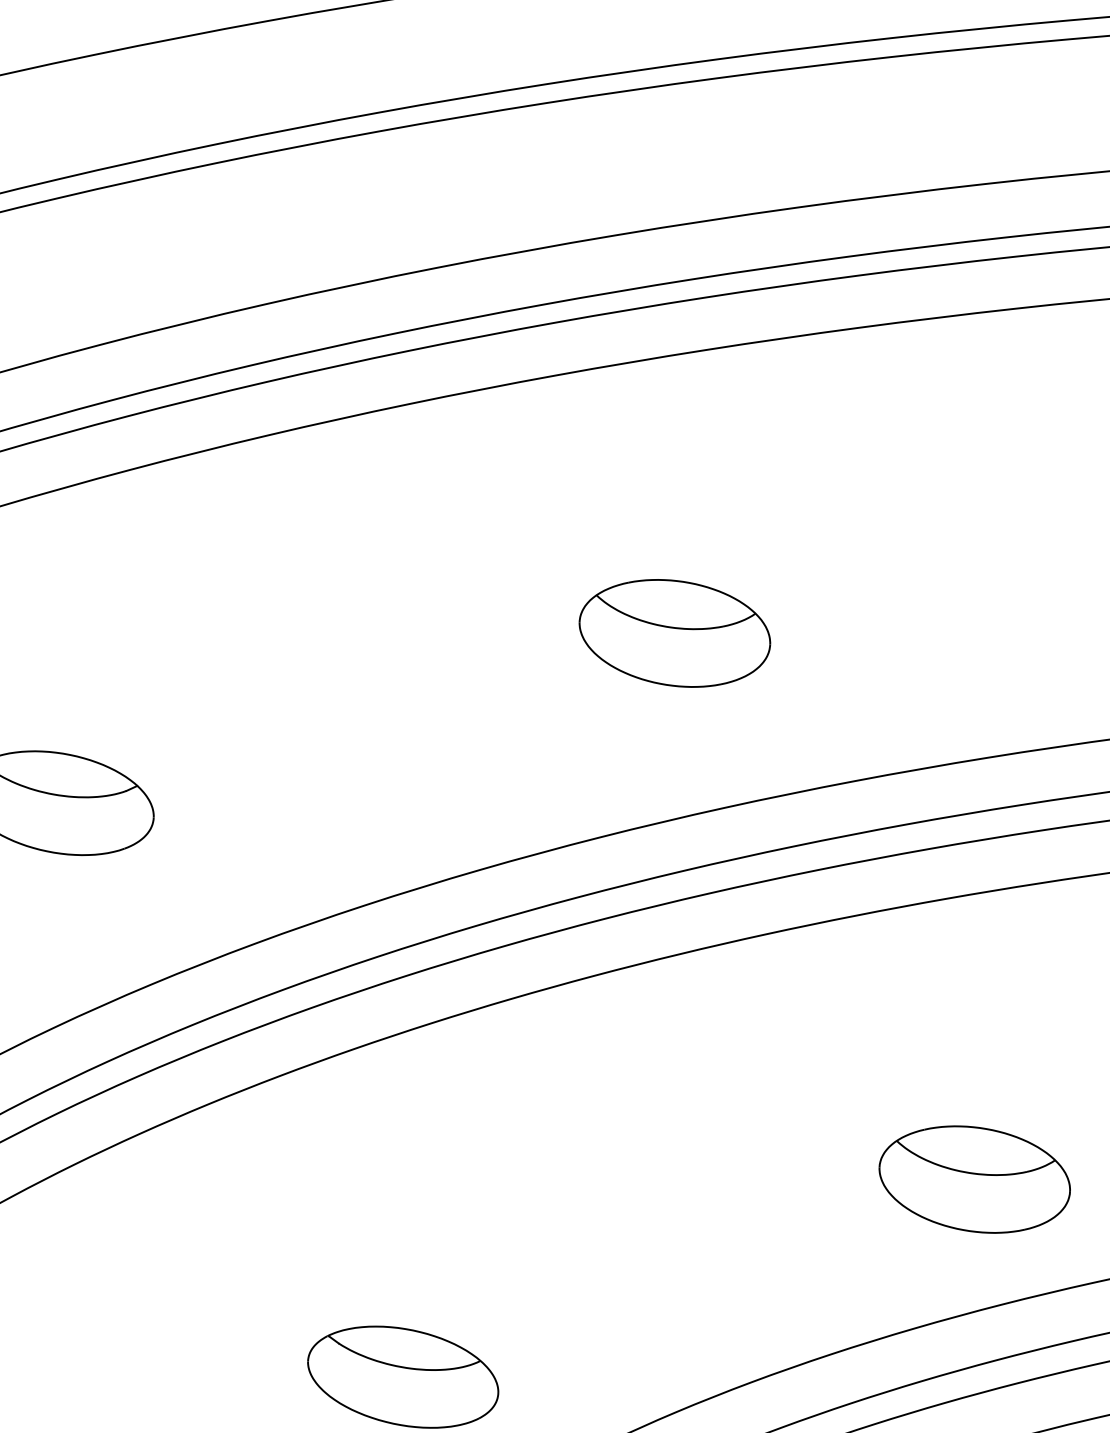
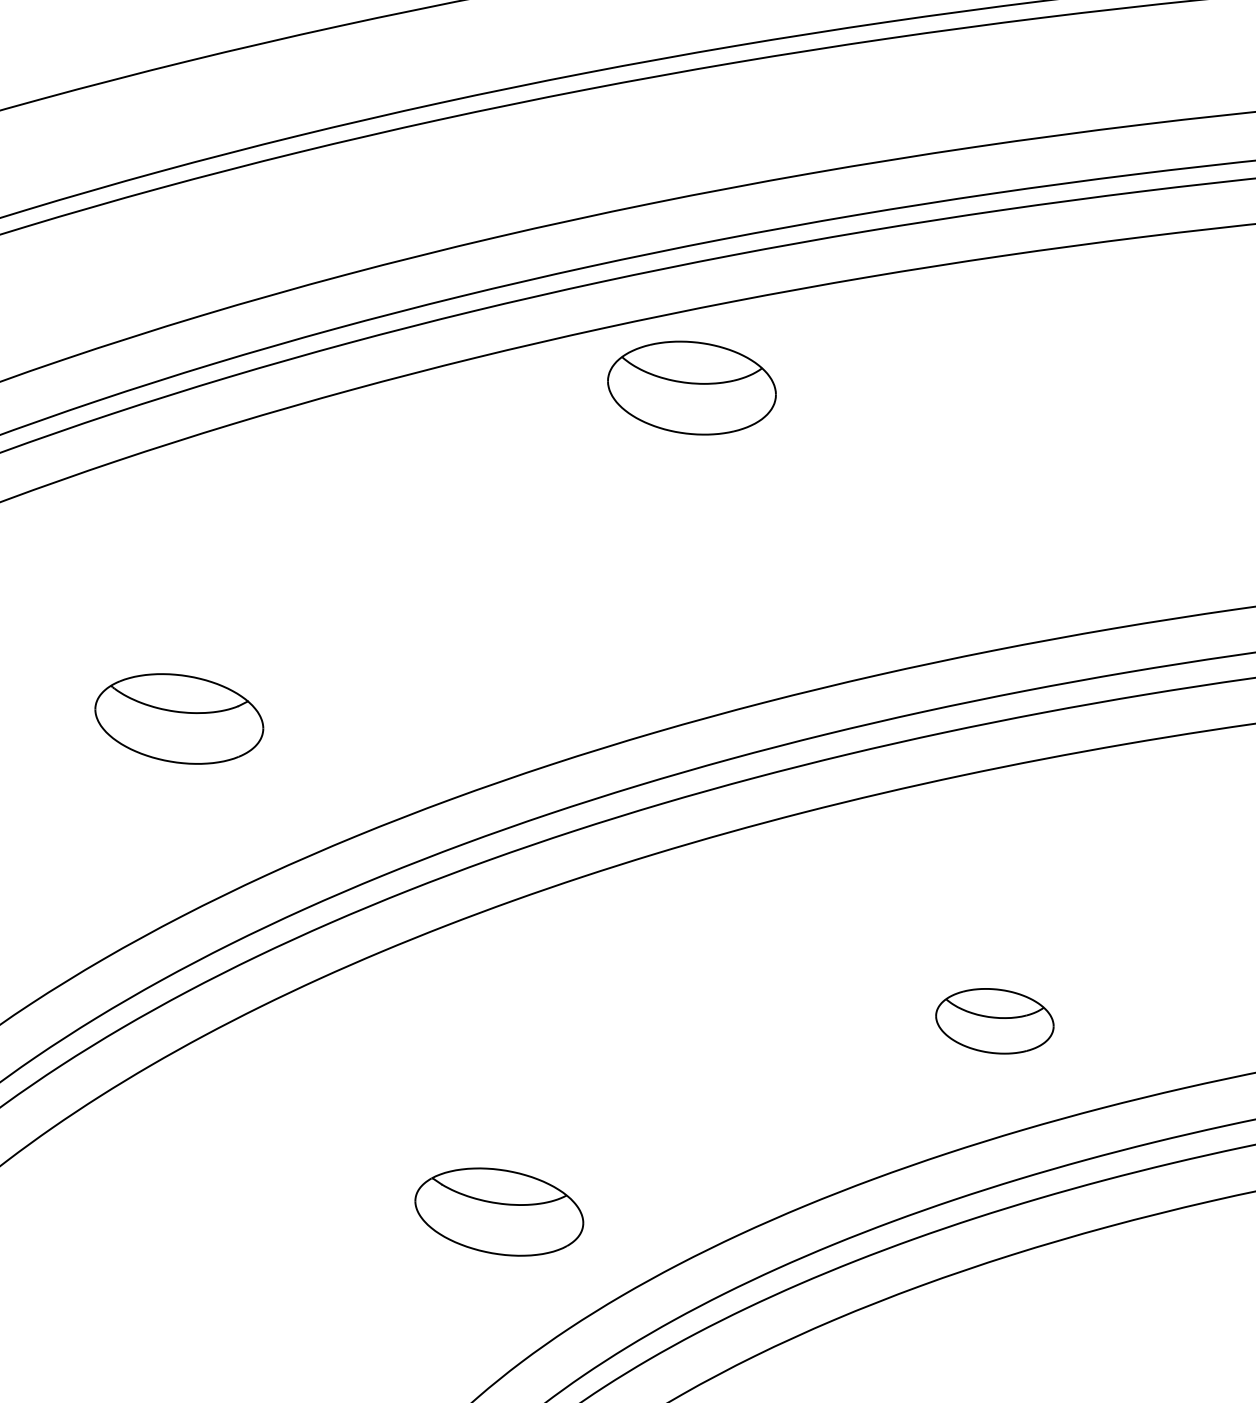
part: (674, 632) -> (691, 387), moved
part: (974, 1179) -> (994, 1021), size x0.7

